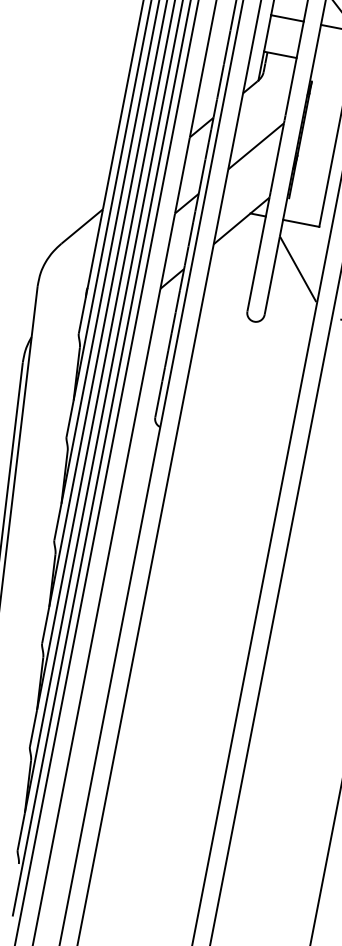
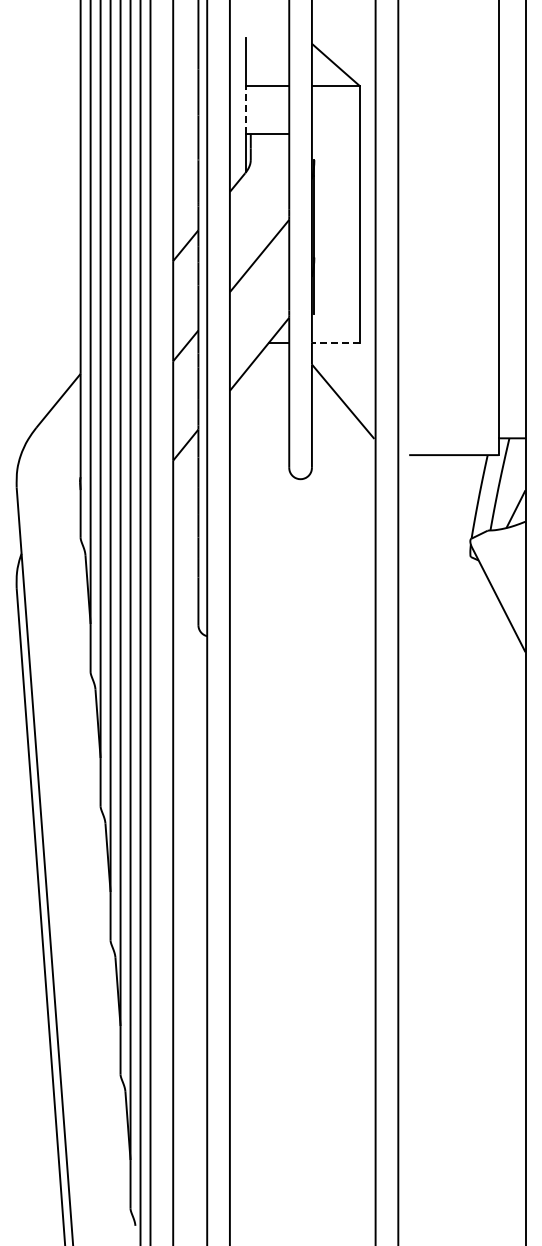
line: (267, 33) -> (246, 109), solid -> dashed
line: (301, 223) -> (335, 342), solid -> dashed

